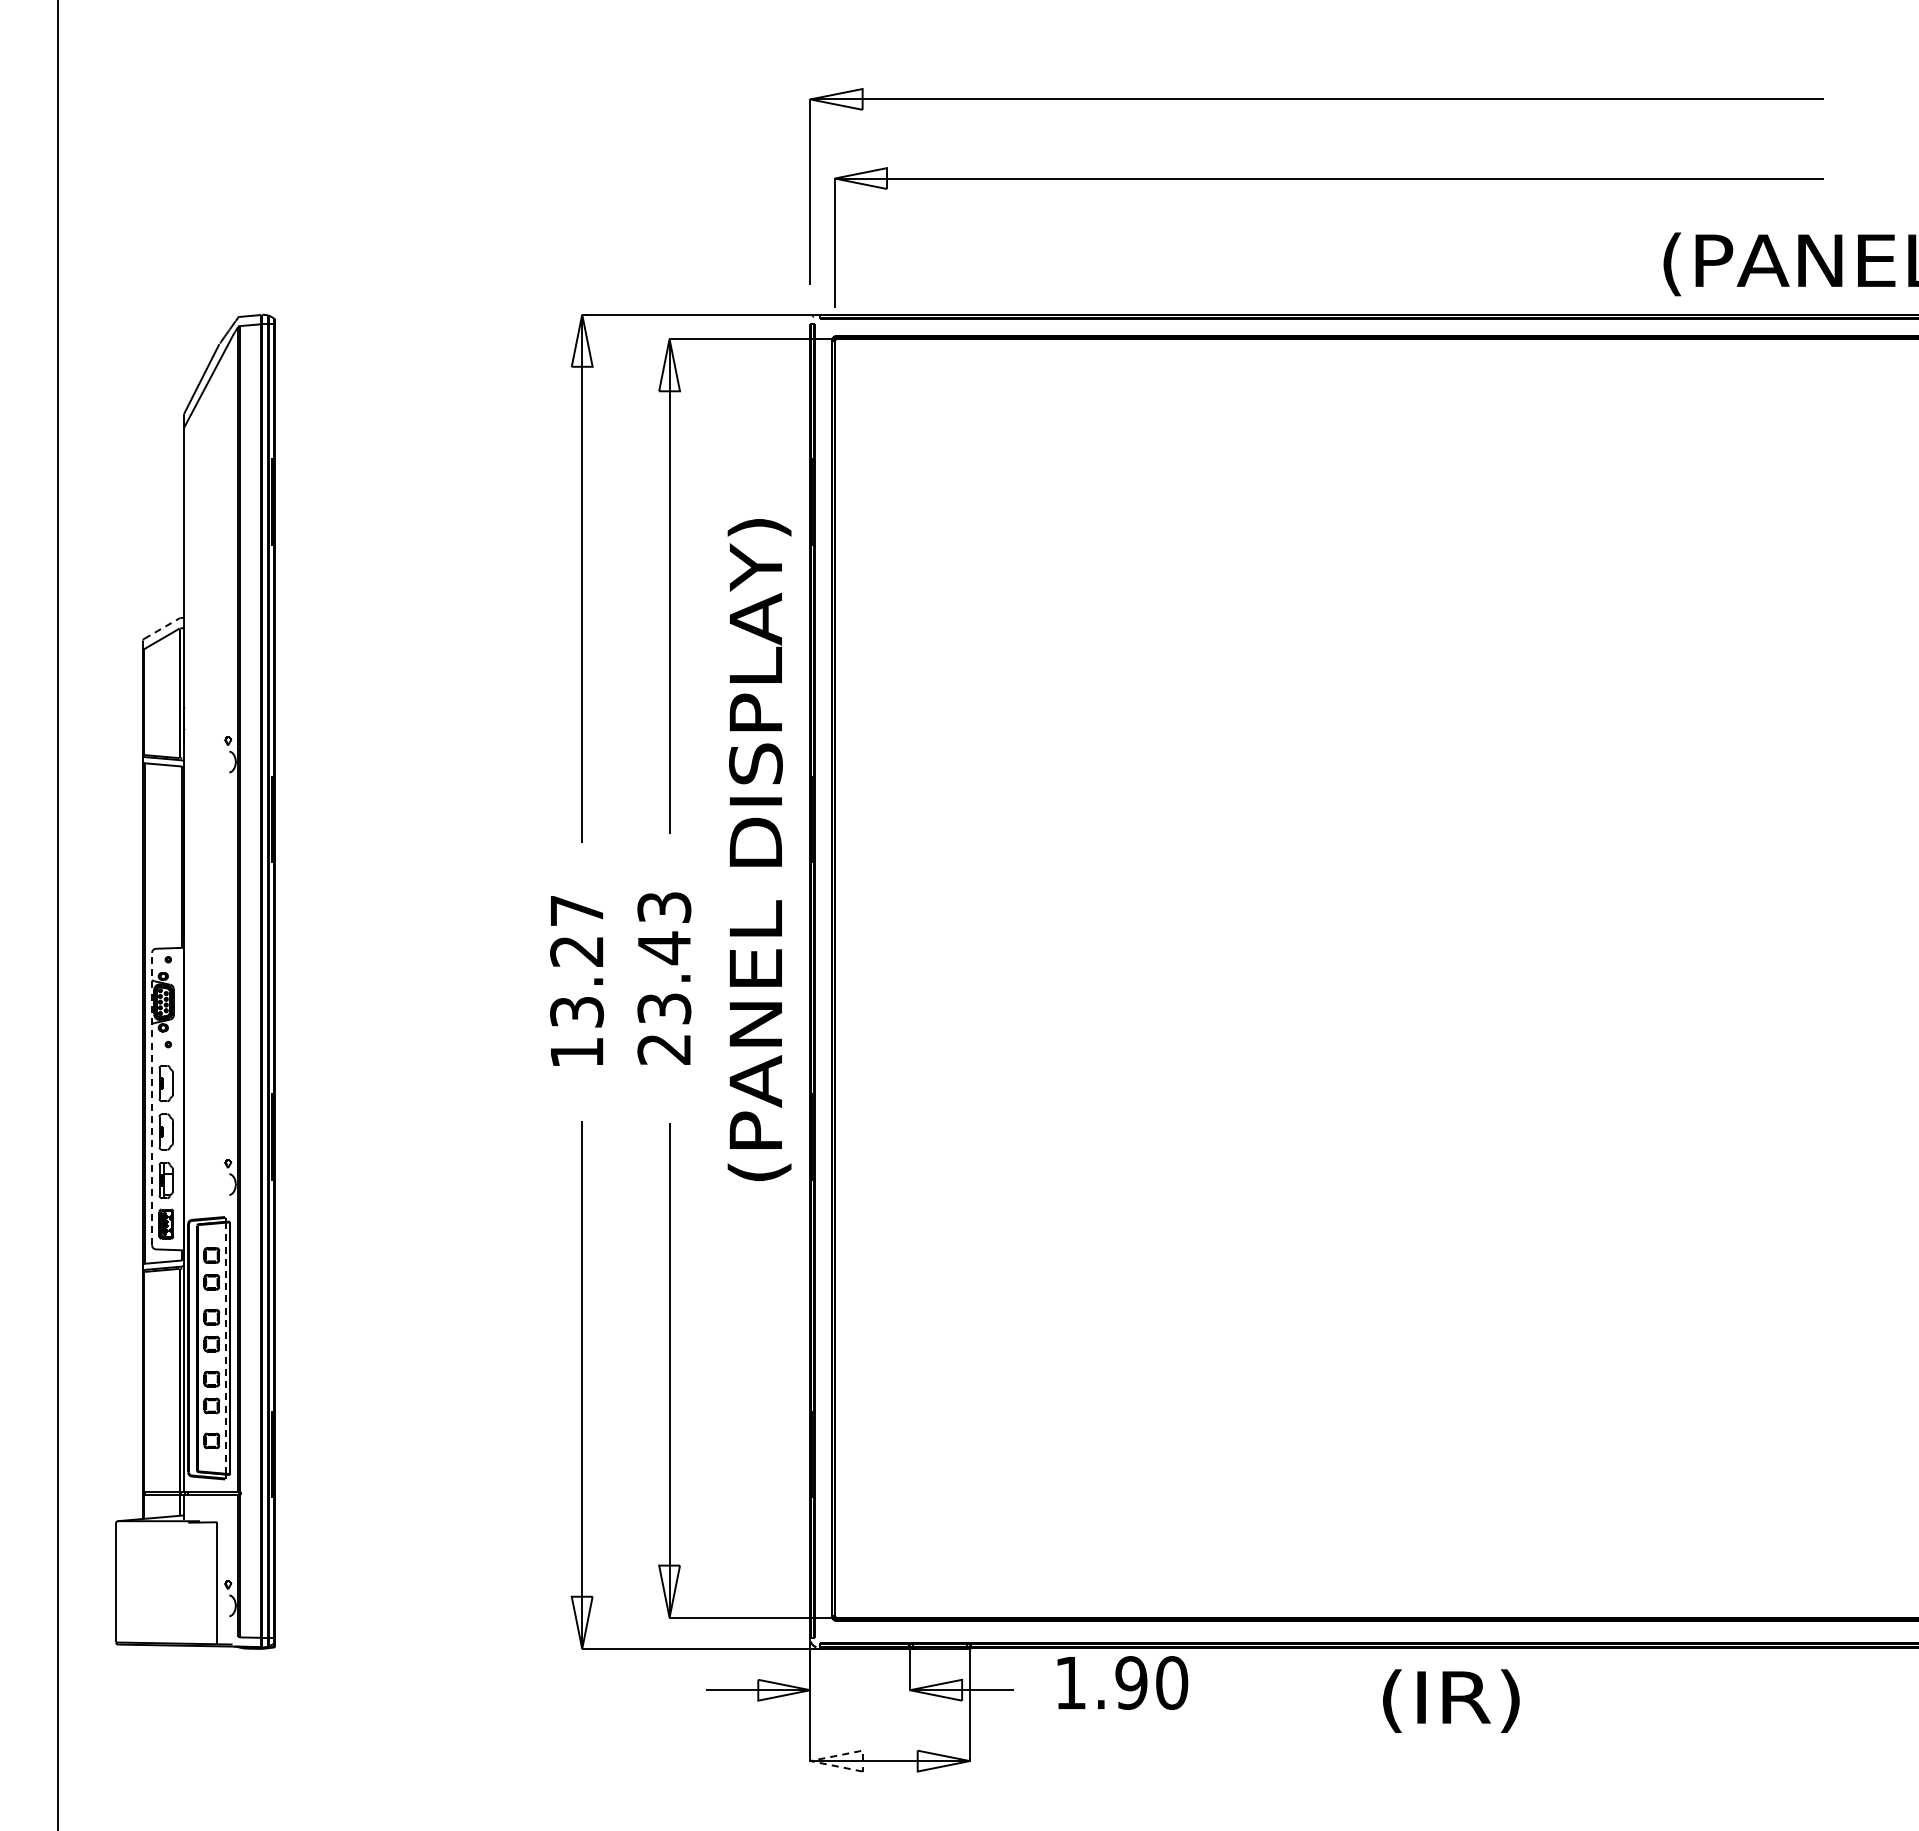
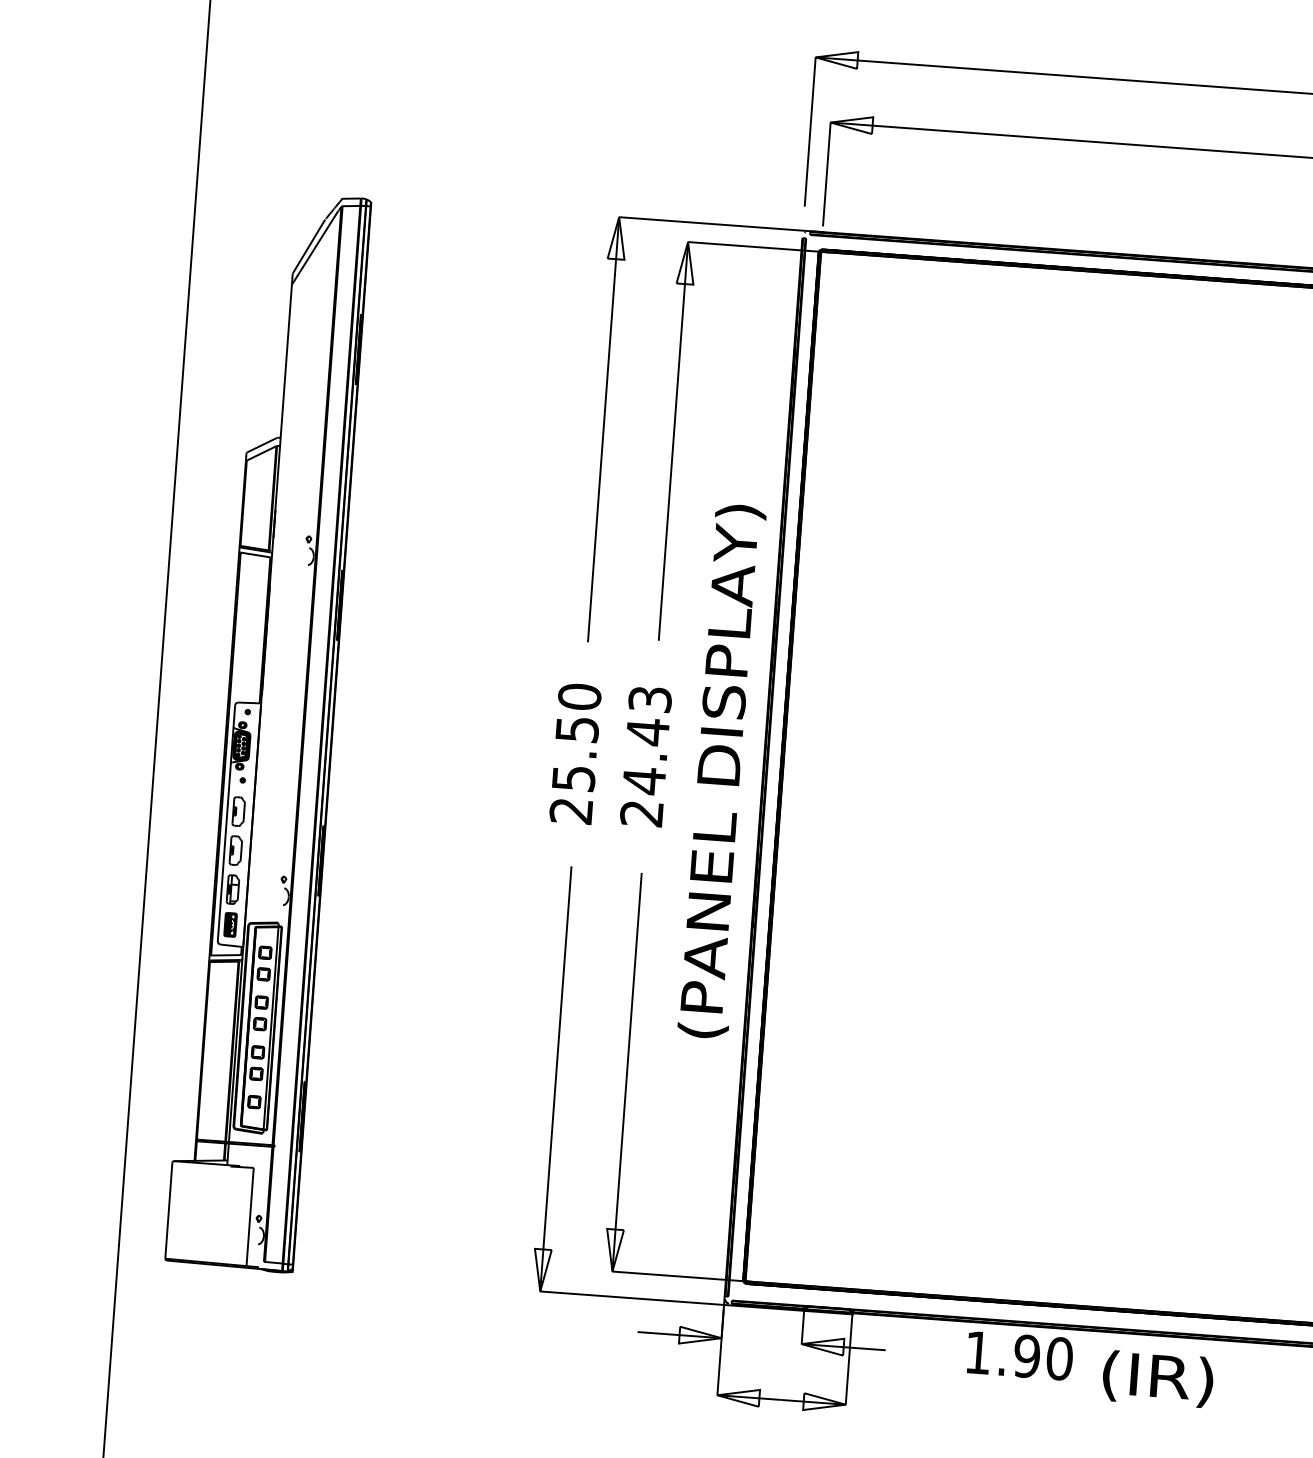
line: (162, 628) -> (262, 445), dashed -> solid
text: (759, 850) -> (721, 771), moved
text: (577, 981) -> (575, 753), 13.27 -> 25.50
text: (664, 1008) -> (644, 780), 23.43 -> 24.43
line: (152, 1098) -> (226, 822), dashed -> solid
line: (225, 1348) -> (270, 1028), dashed -> solid
text: (1122, 1682) -> (1019, 1355), moved
text: (1451, 1700) -> (1158, 1378), moved
line: (821, 1758) -> (726, 1393), dashed -> solid

